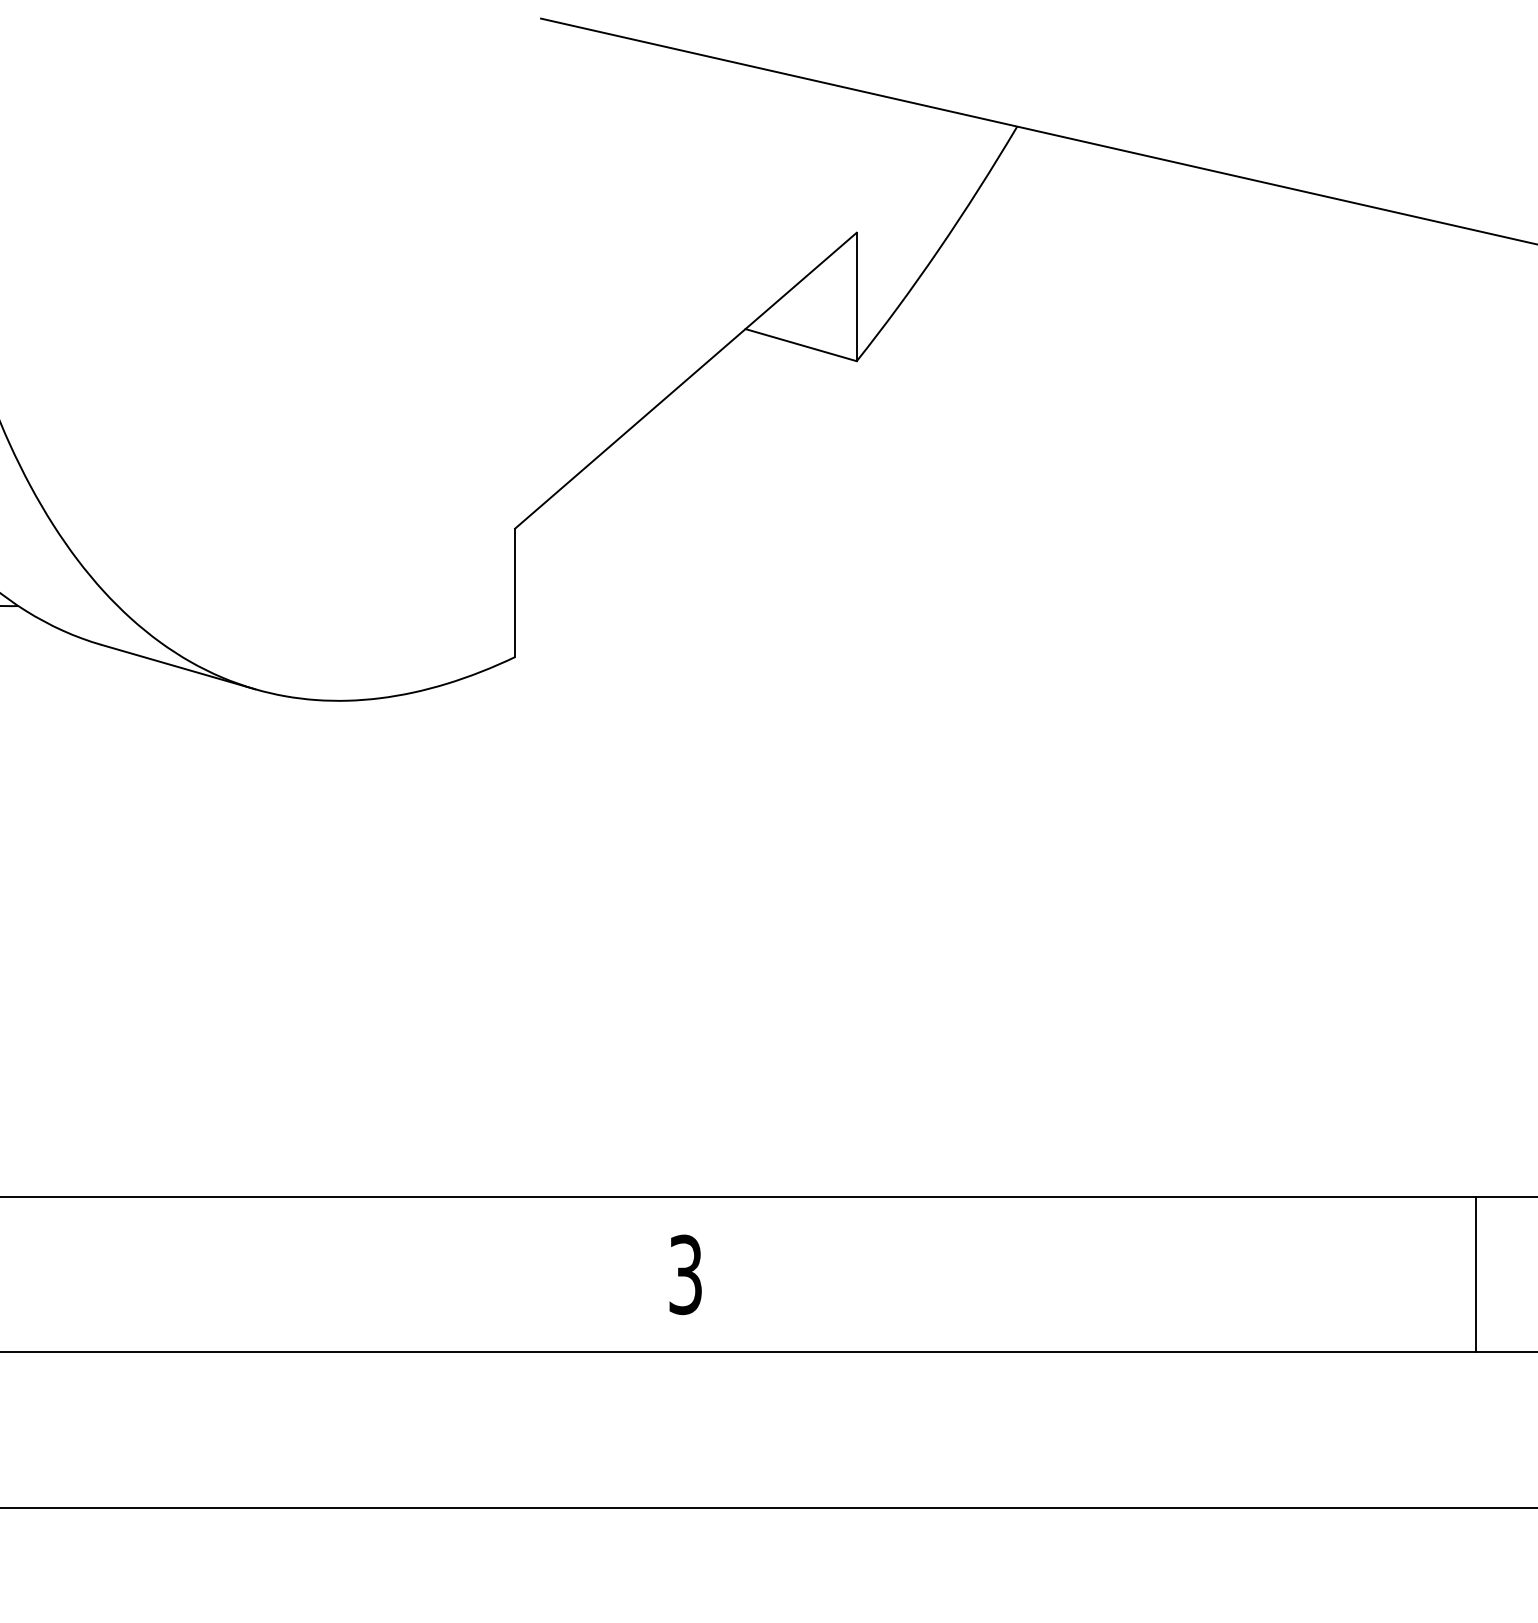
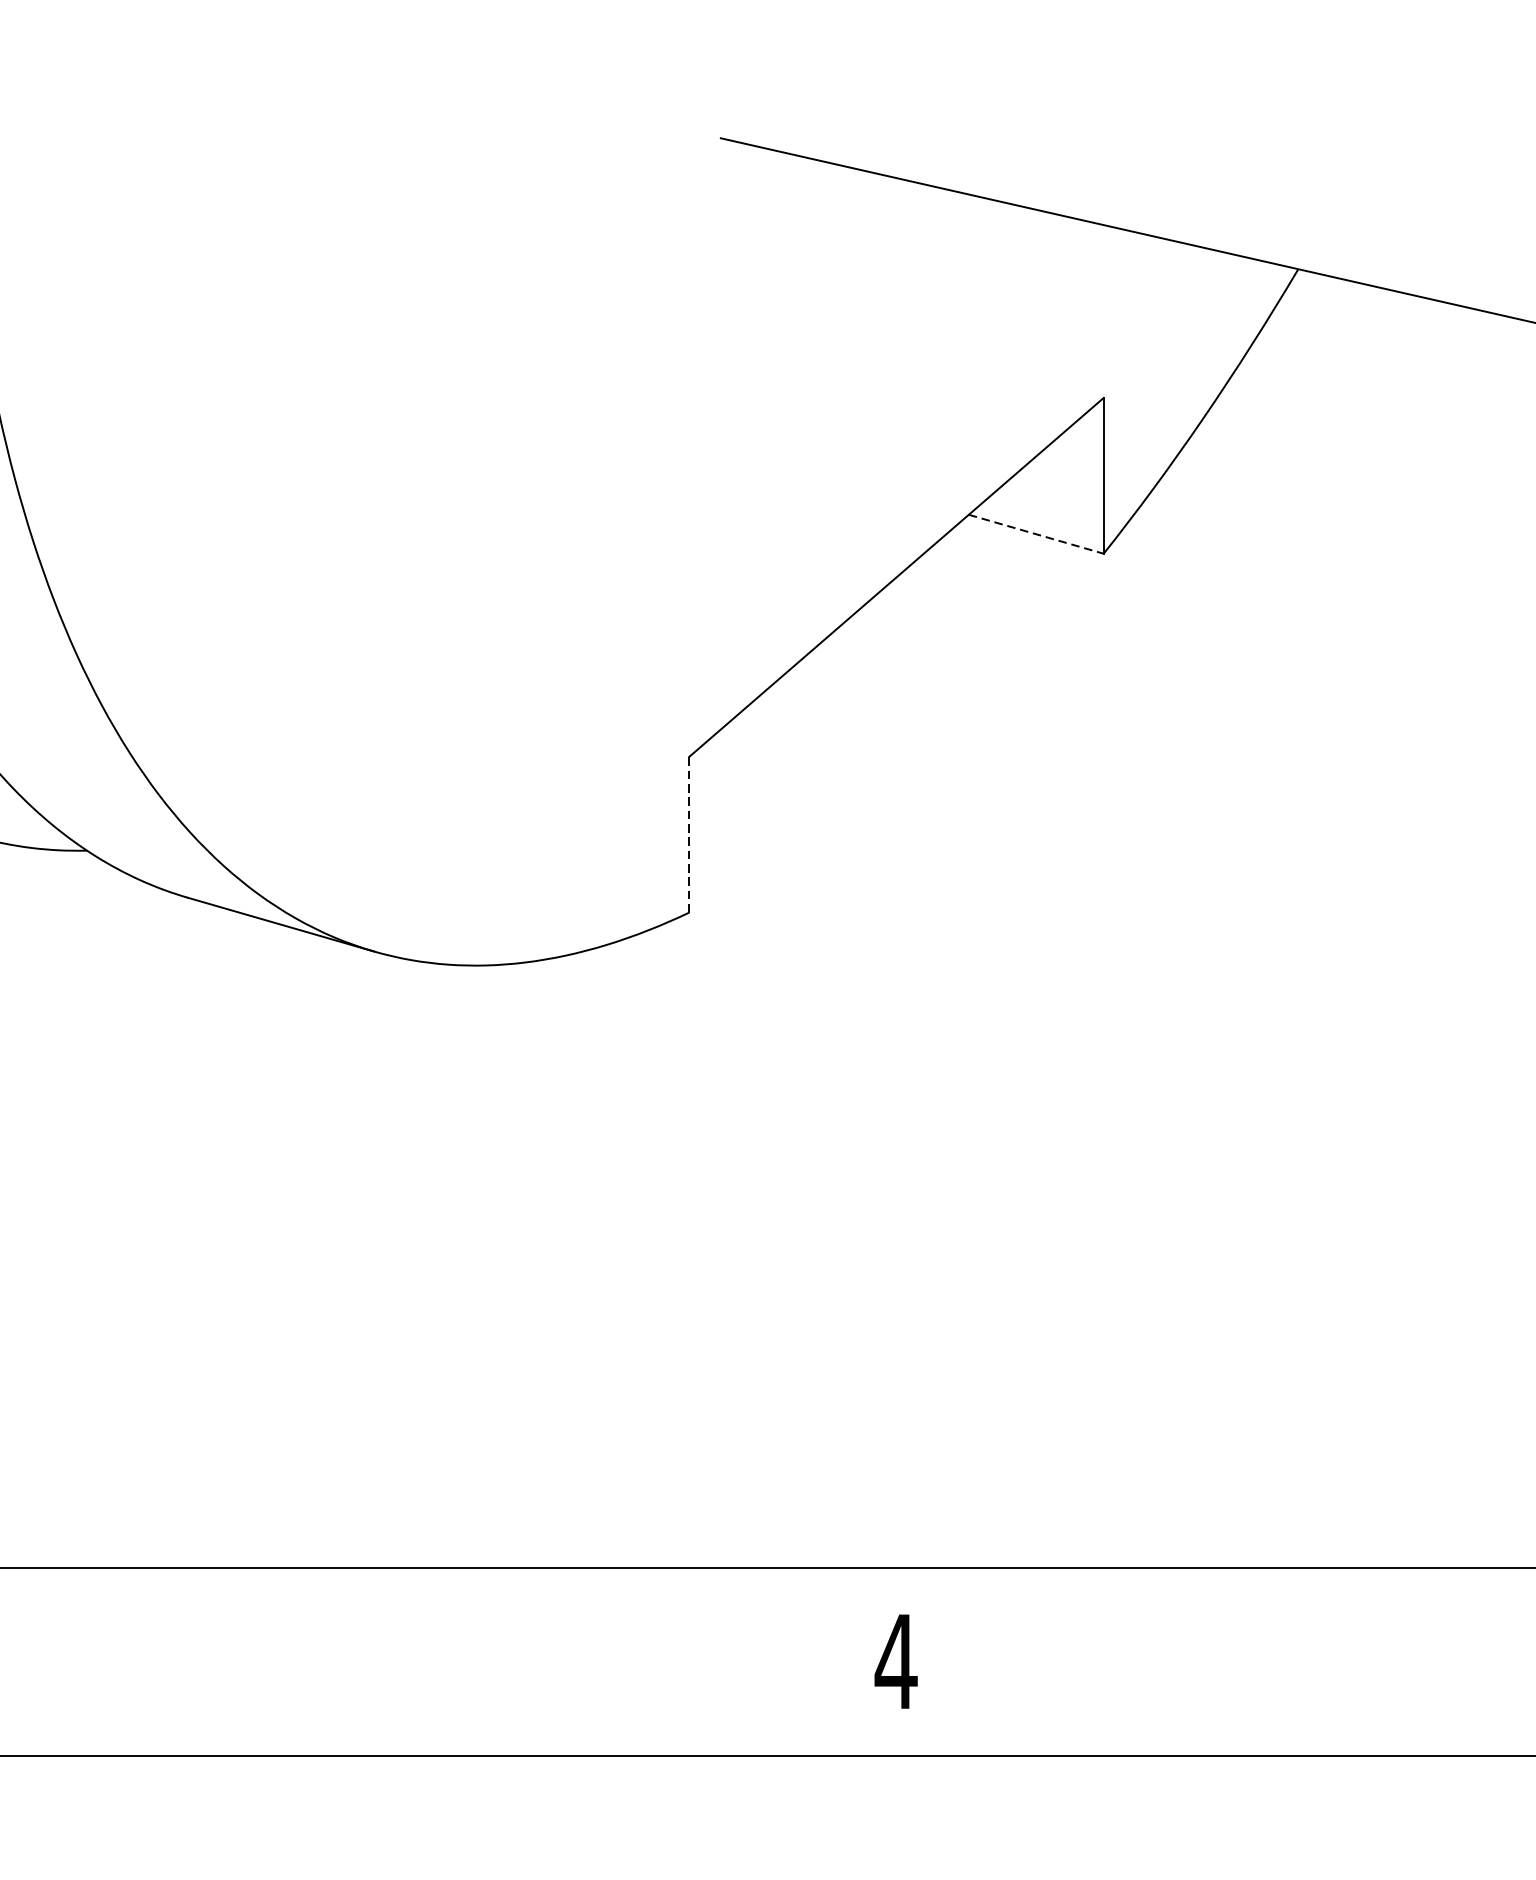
line: (801, 345) -> (1036, 534), solid -> dashed
line: (515, 592) -> (689, 834), solid -> dashed
text: (685, 1274) -> (896, 1661), 3 -> 4

